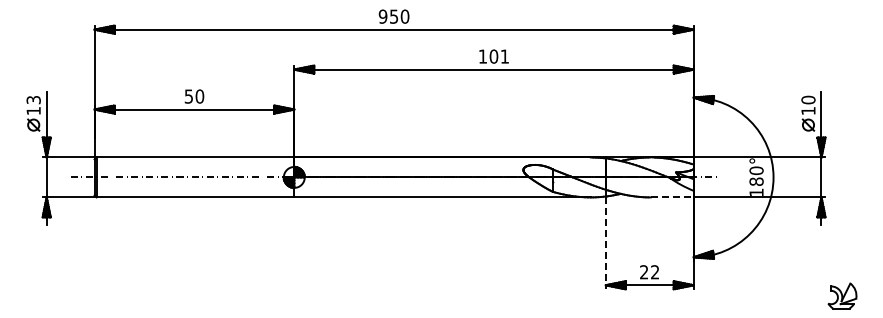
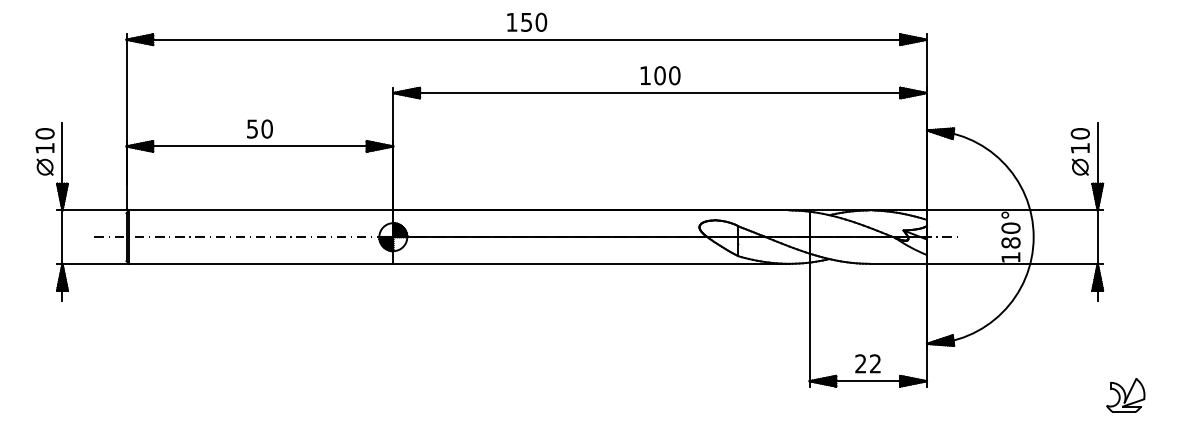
text: (382, 16) -> (511, 22), 950 -> 150
text: (504, 56) -> (674, 75), 101 -> 100
text: (33, 99) -> (44, 132), 13 -> 10
line: (672, 197) -> (898, 263), dashed -> solid
line: (605, 243) -> (809, 325), dashed -> solid

